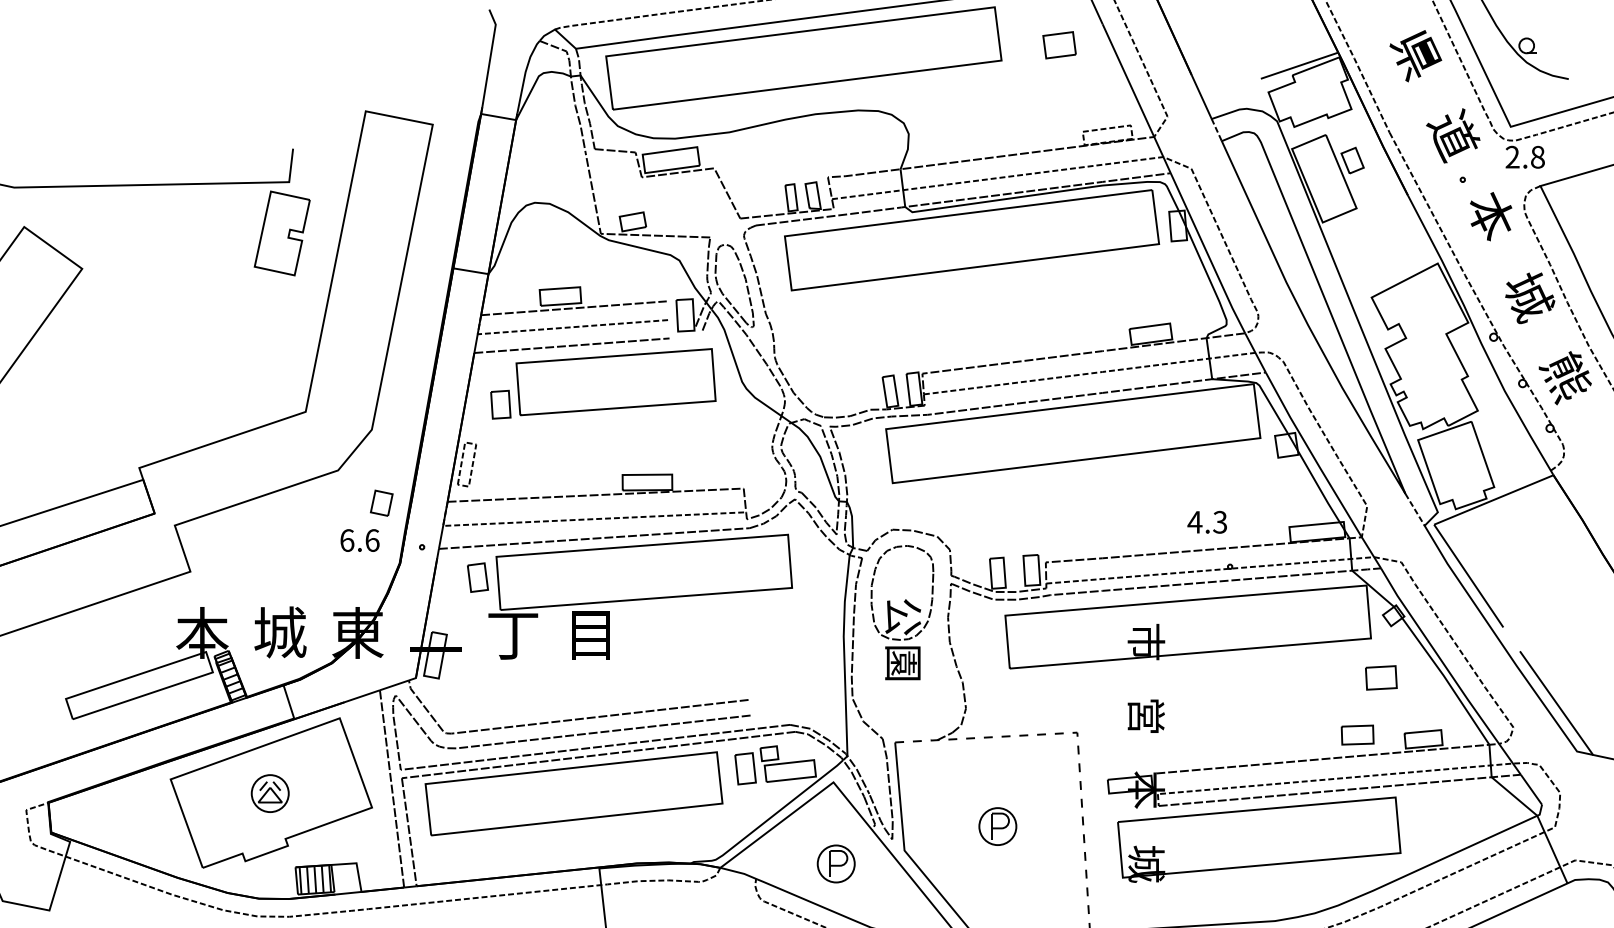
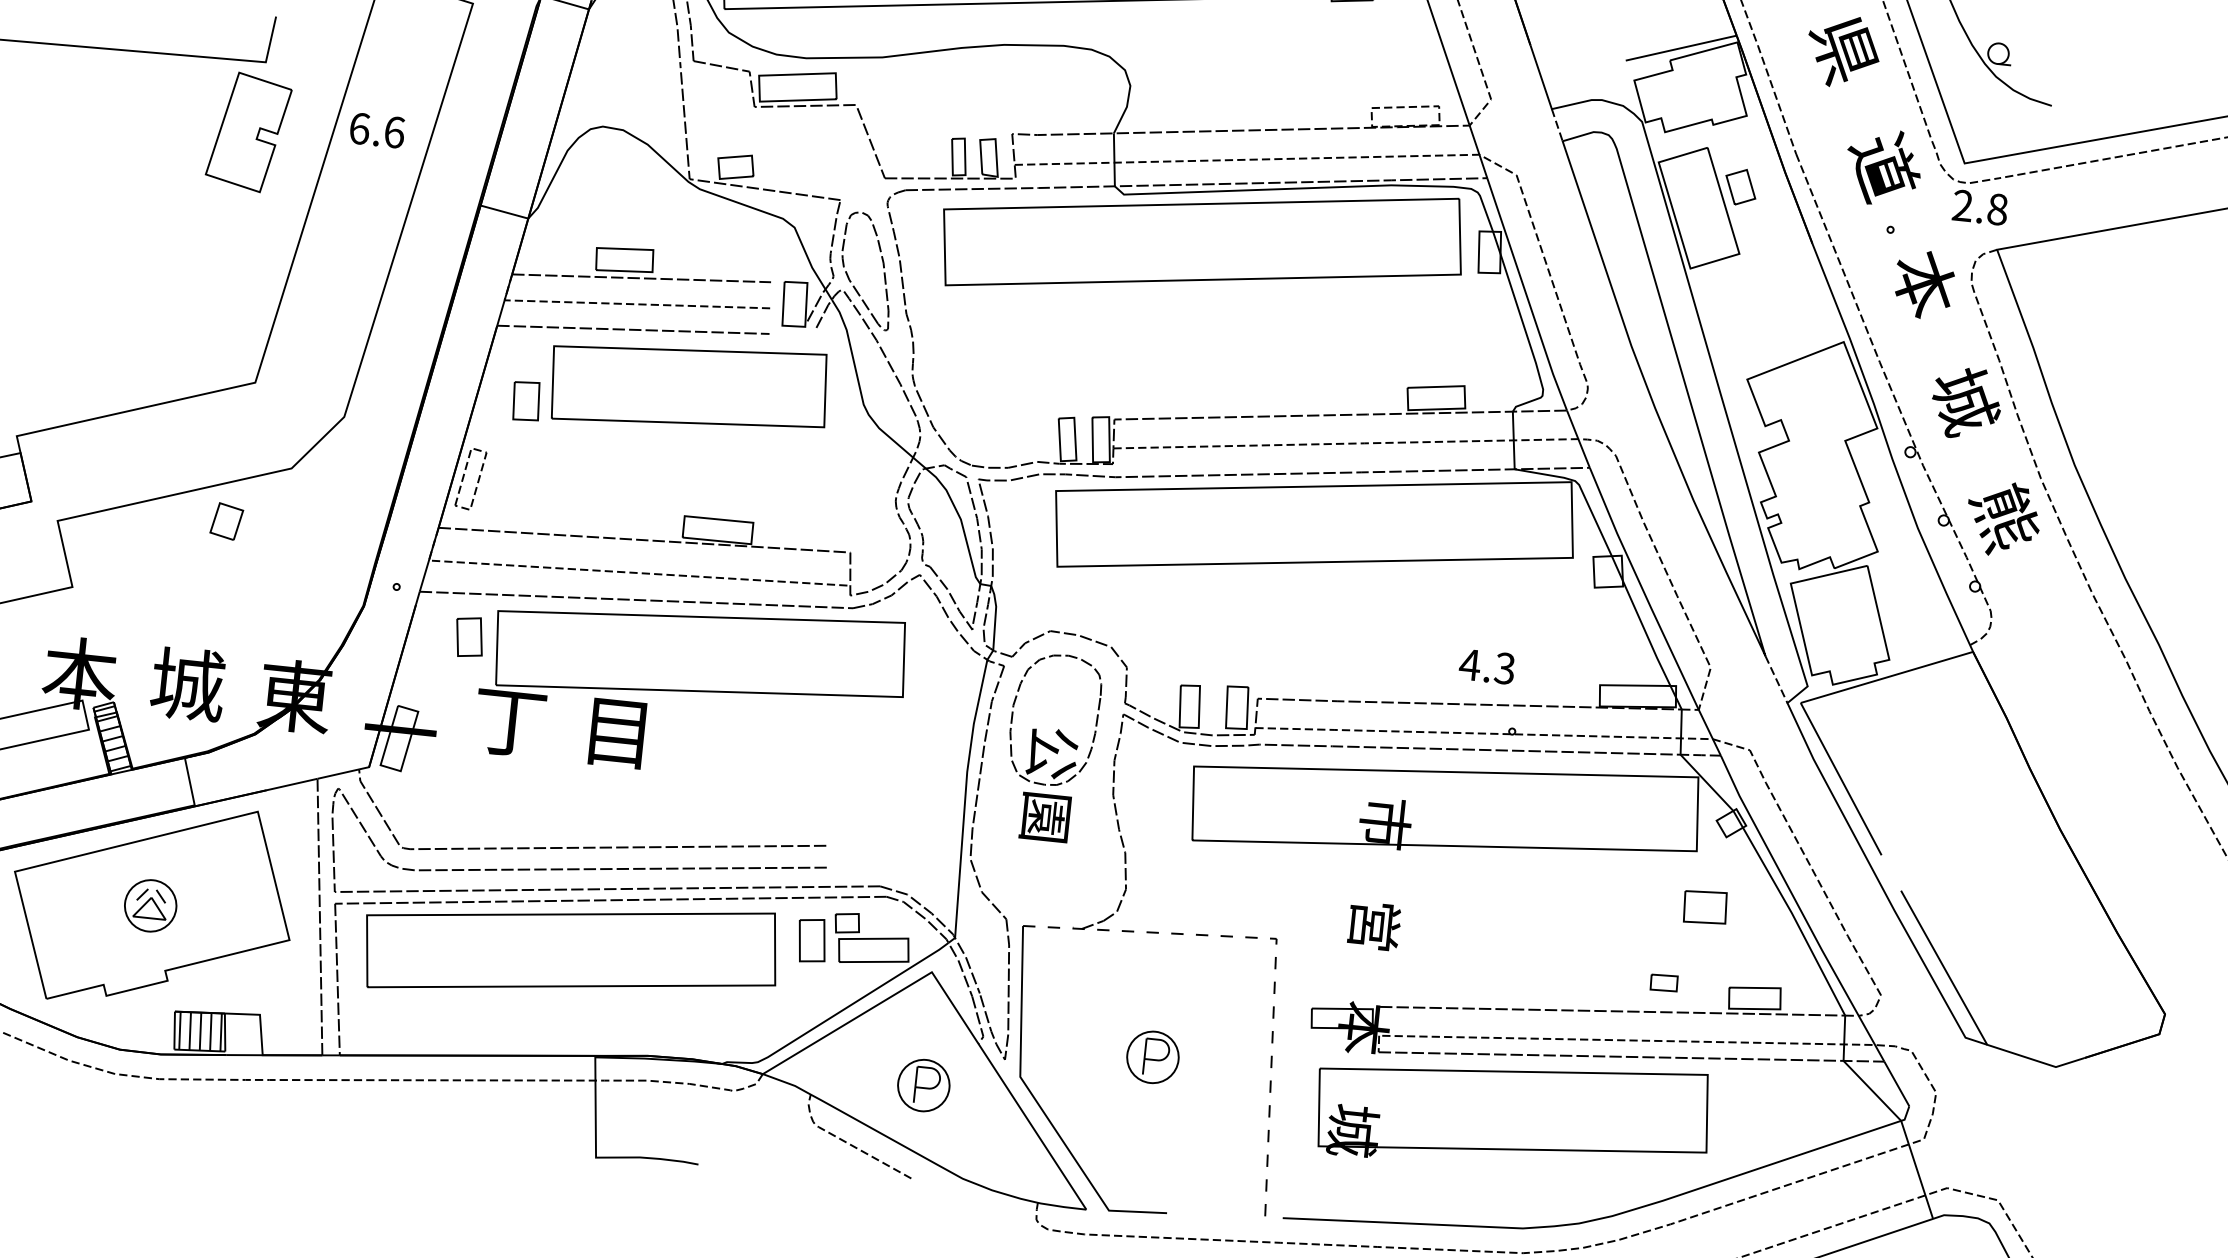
part: (381, 502) -> (226, 520), moved
text: (359, 540) -> (376, 130), moved
part: (1357, 734) -> (1664, 982), size x0.6

